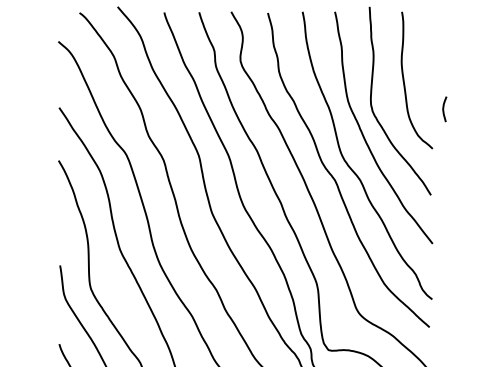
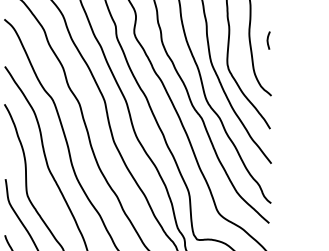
curve: (444, 109) -> (268, 40), moved

